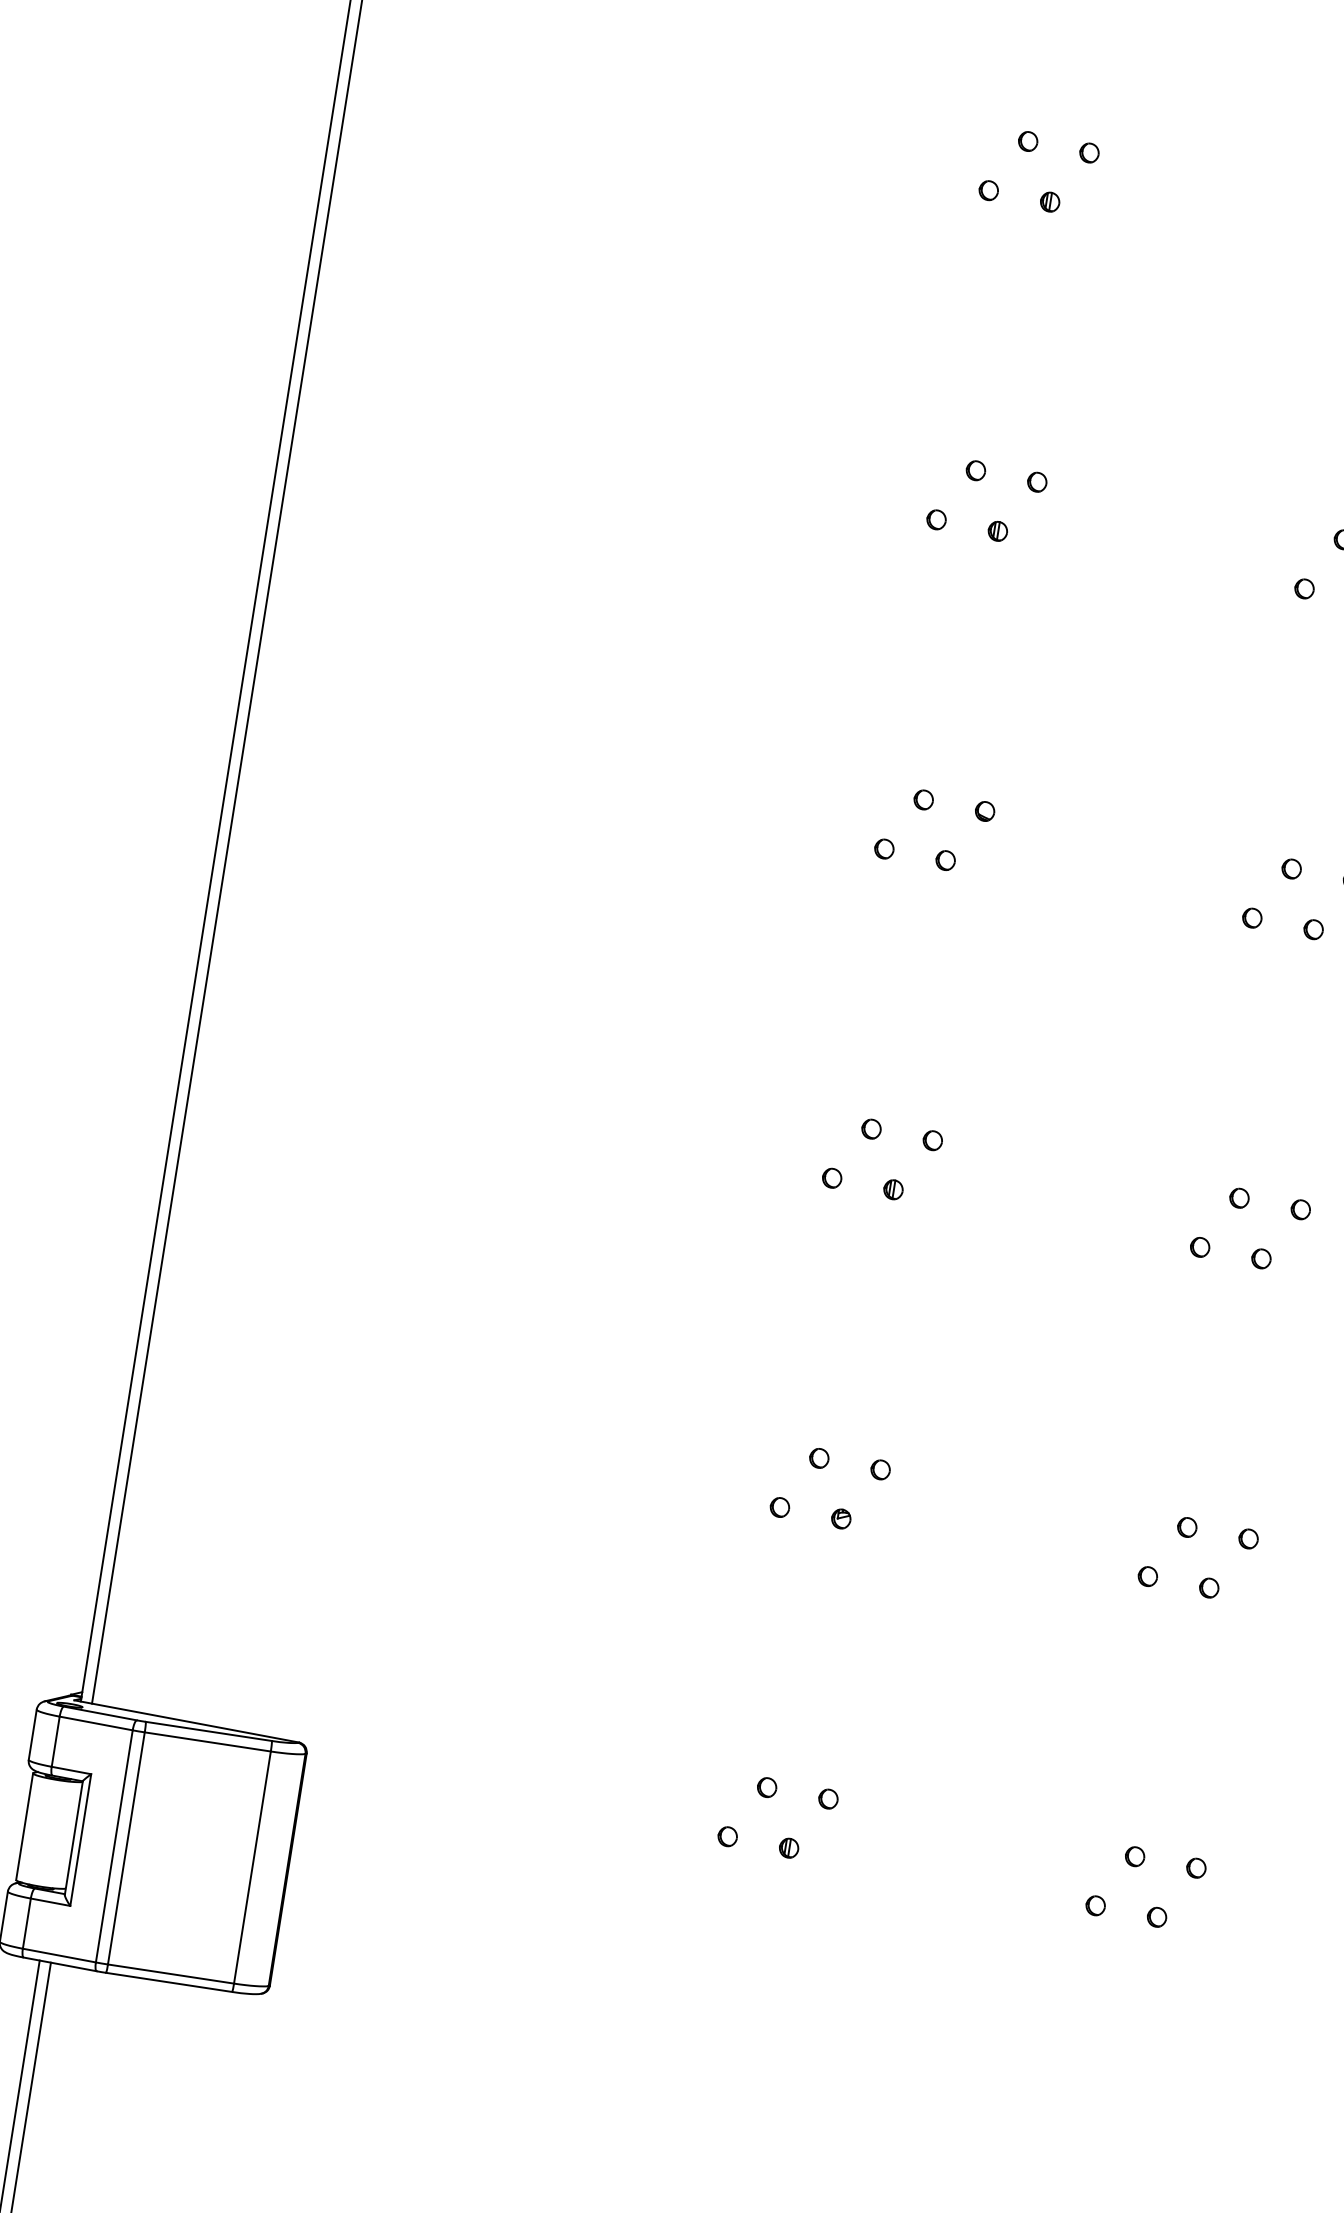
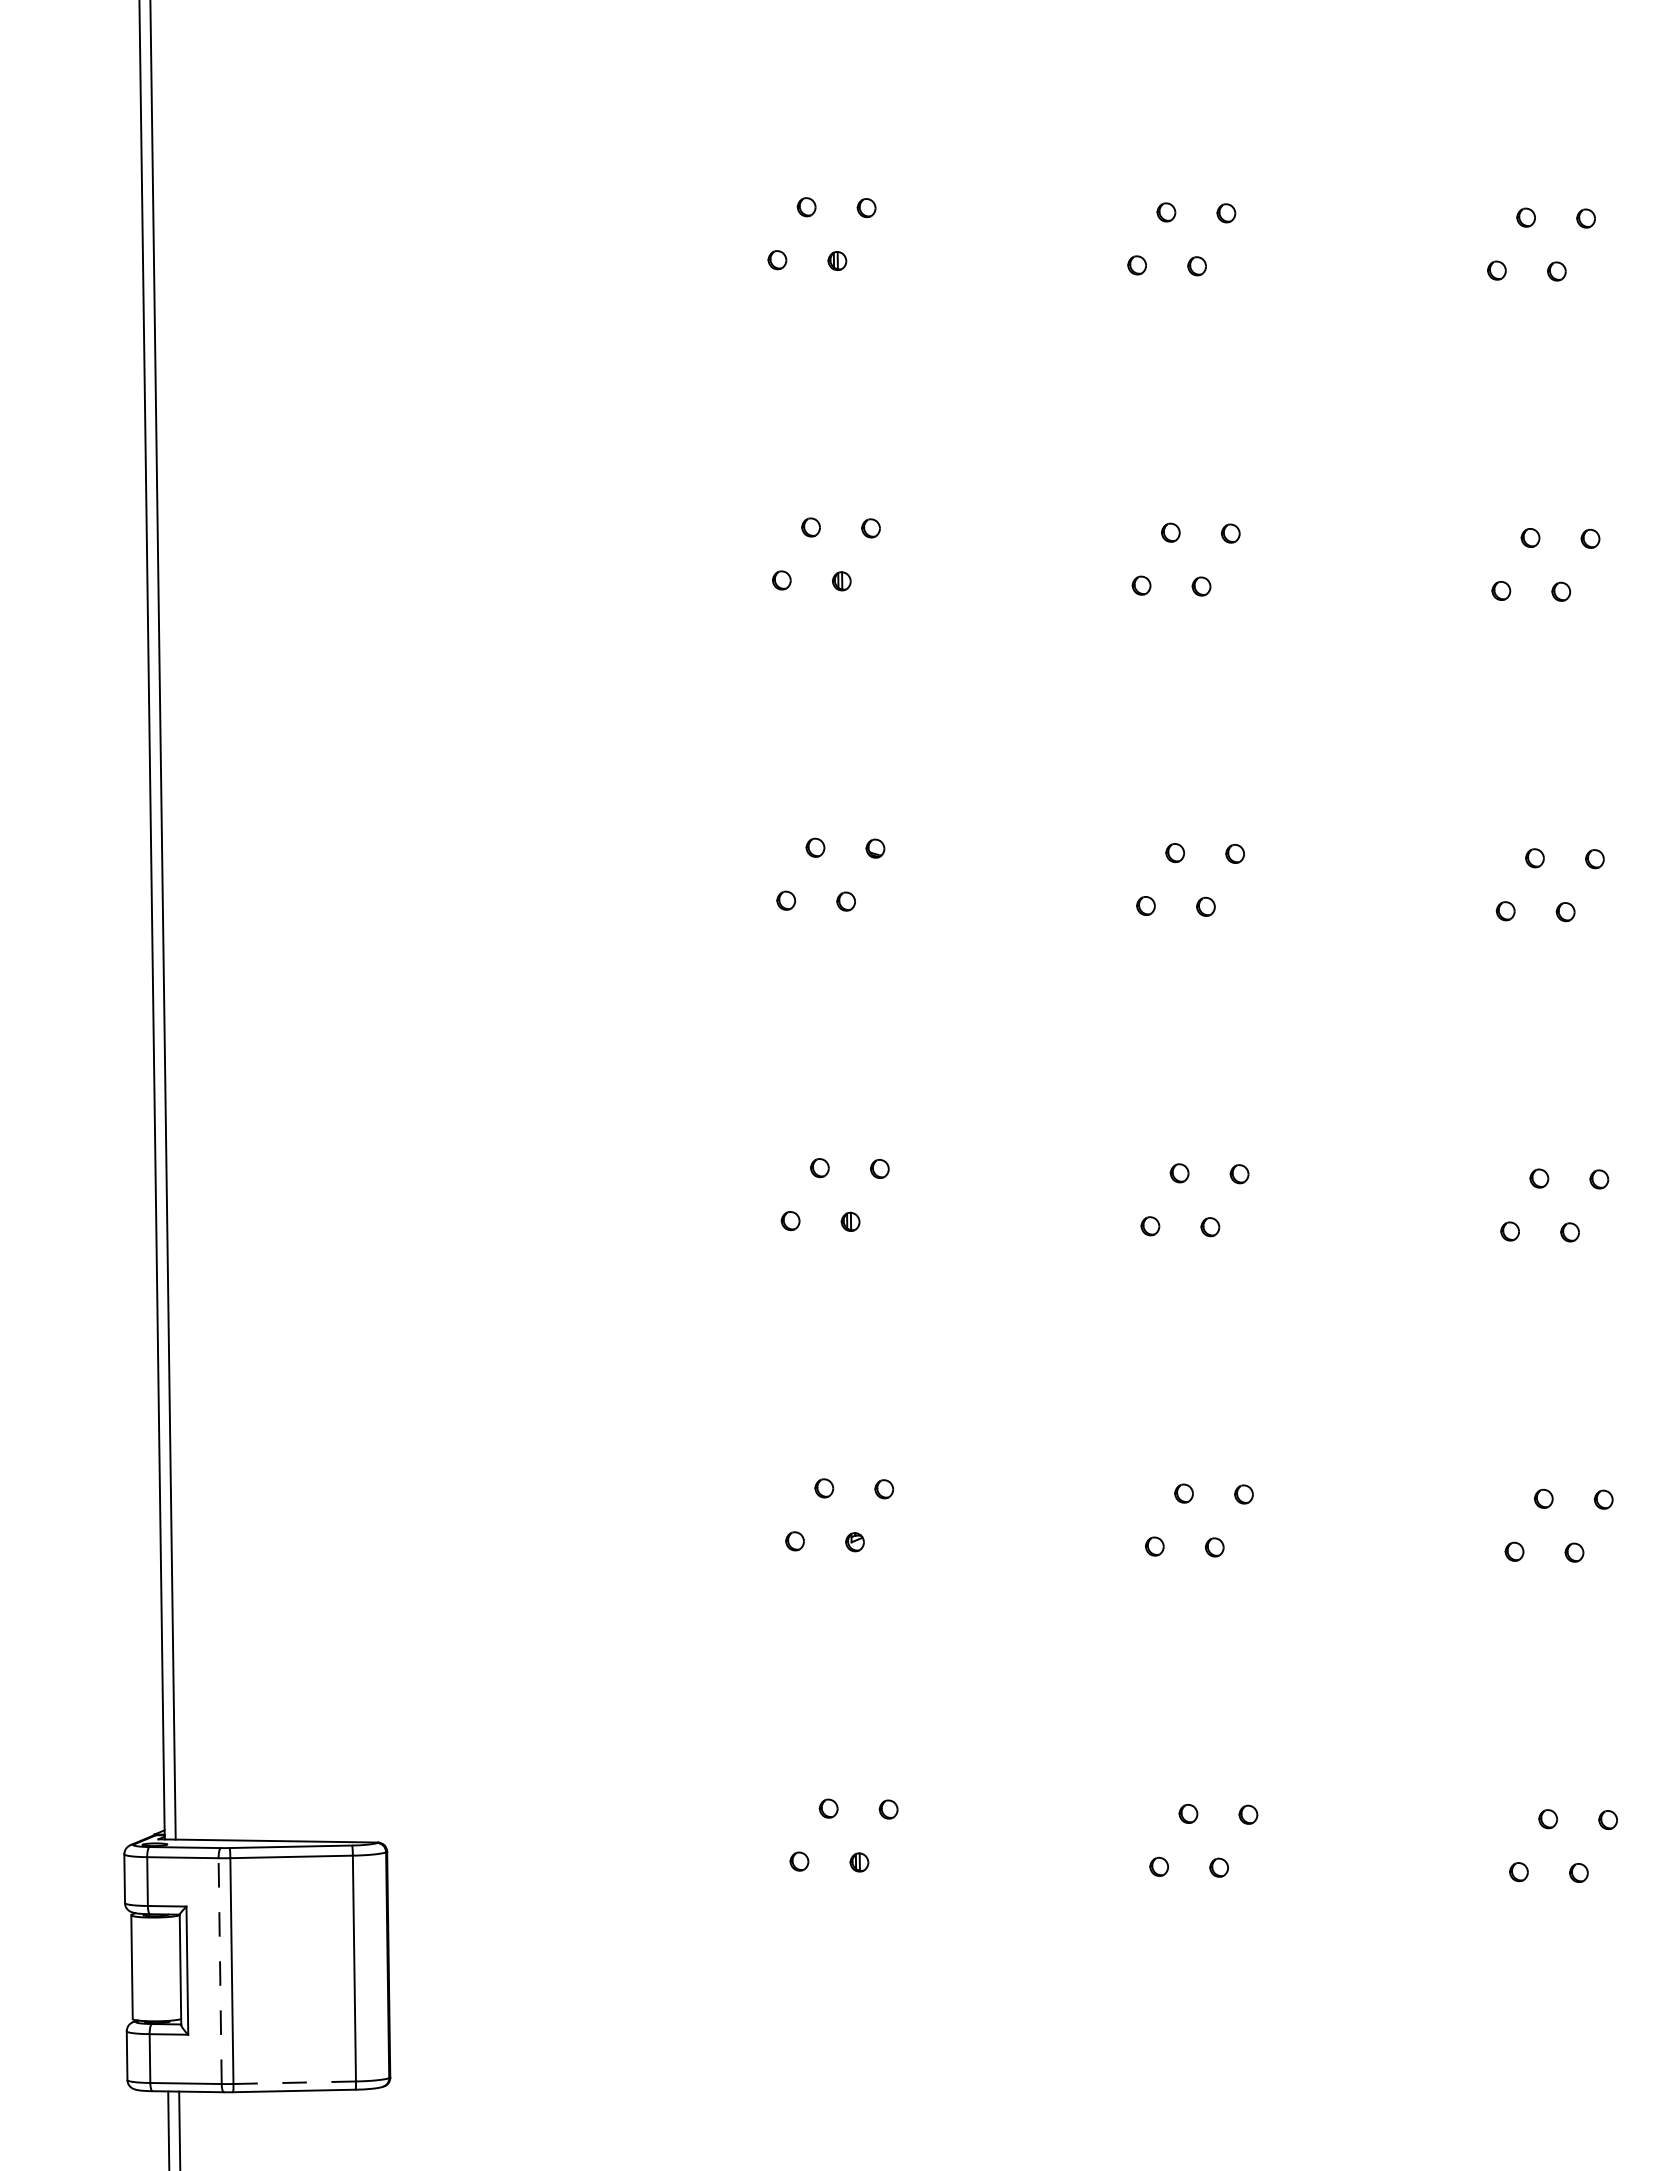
line: (114, 1846) -> (220, 1971), solid -> dashed
line: (170, 1973) -> (294, 2082), solid -> dashed

